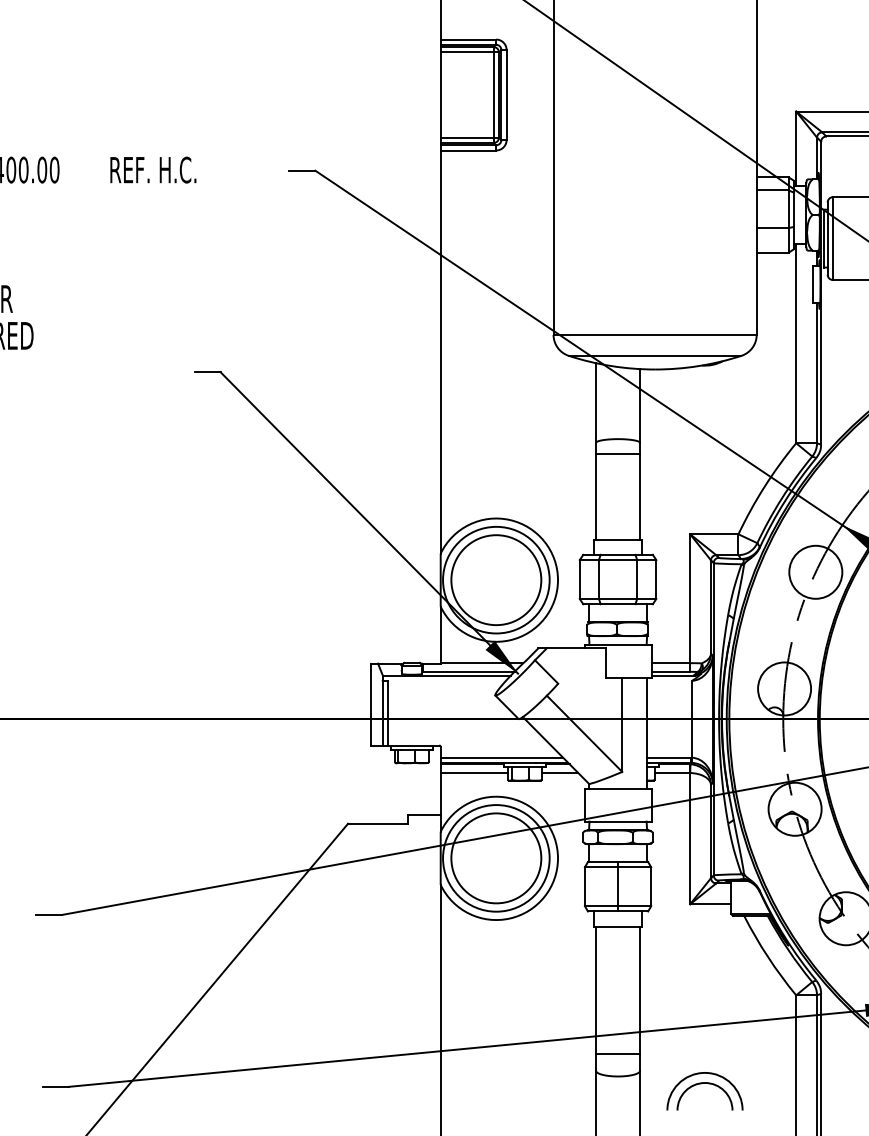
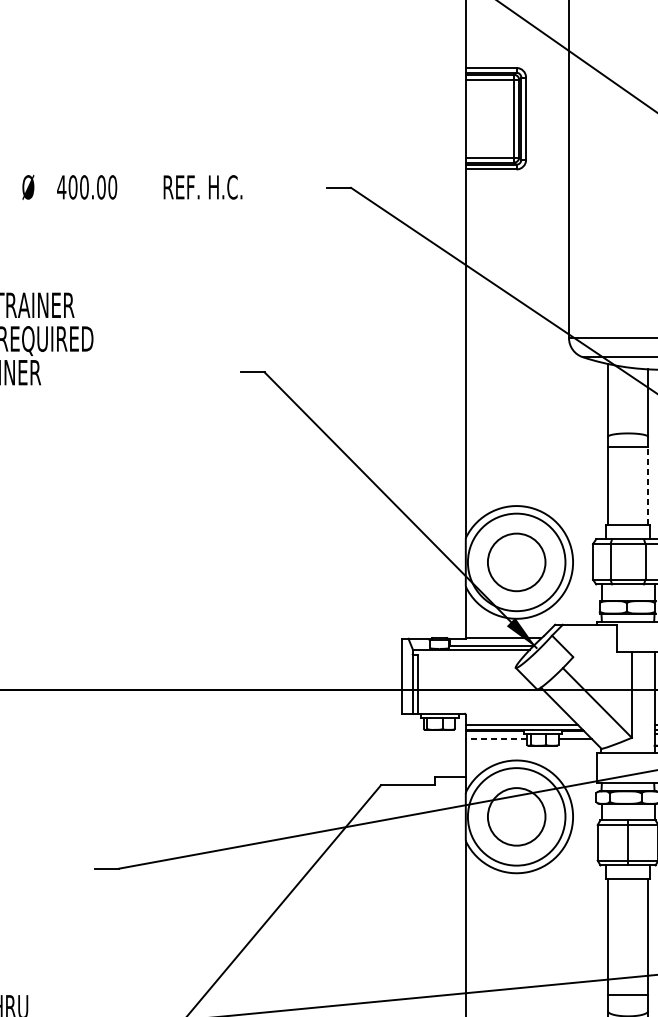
line: (640, 497) -> (648, 486), solid -> dashed
circle: (496, 580) -> (516, 562), size x0.7
line: (474, 773) -> (496, 739), solid -> dashed
circle: (496, 858) -> (516, 816), size x0.7

